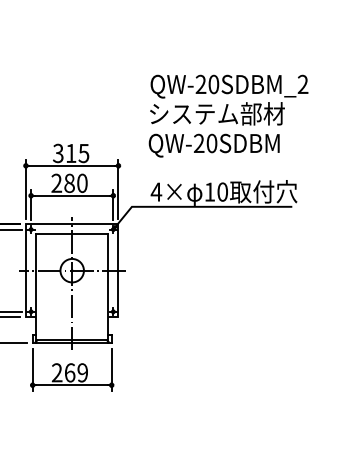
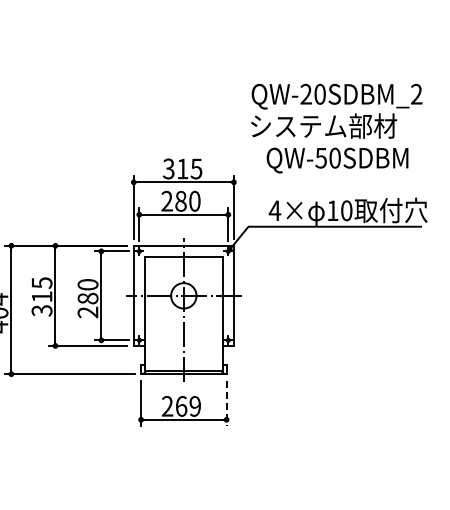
text: (228, 99) -> (336, 110), moved
text: (198, 142) -> (320, 157), QW-20SDBM -> QW-50SDBM
line: (111, 370) -> (226, 403), solid -> dashed

